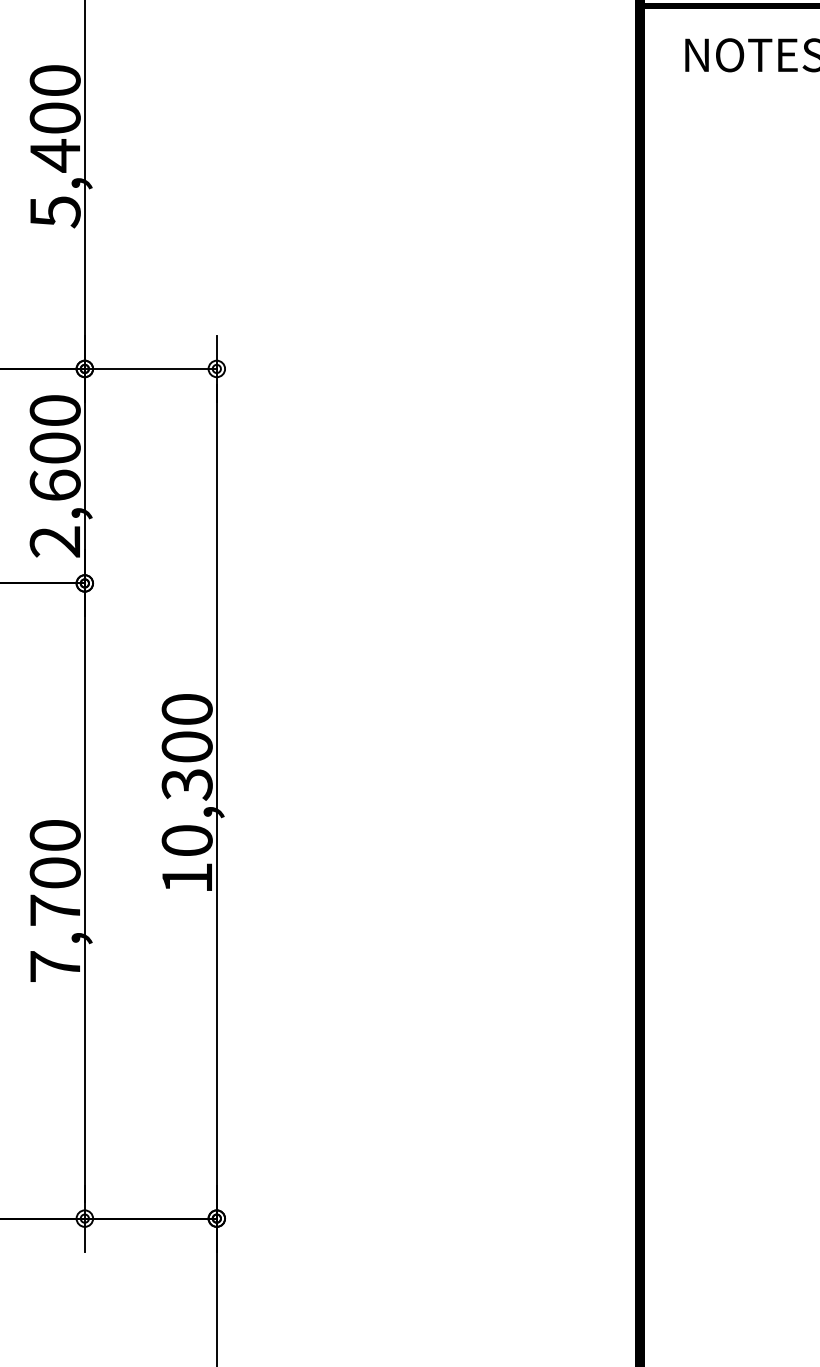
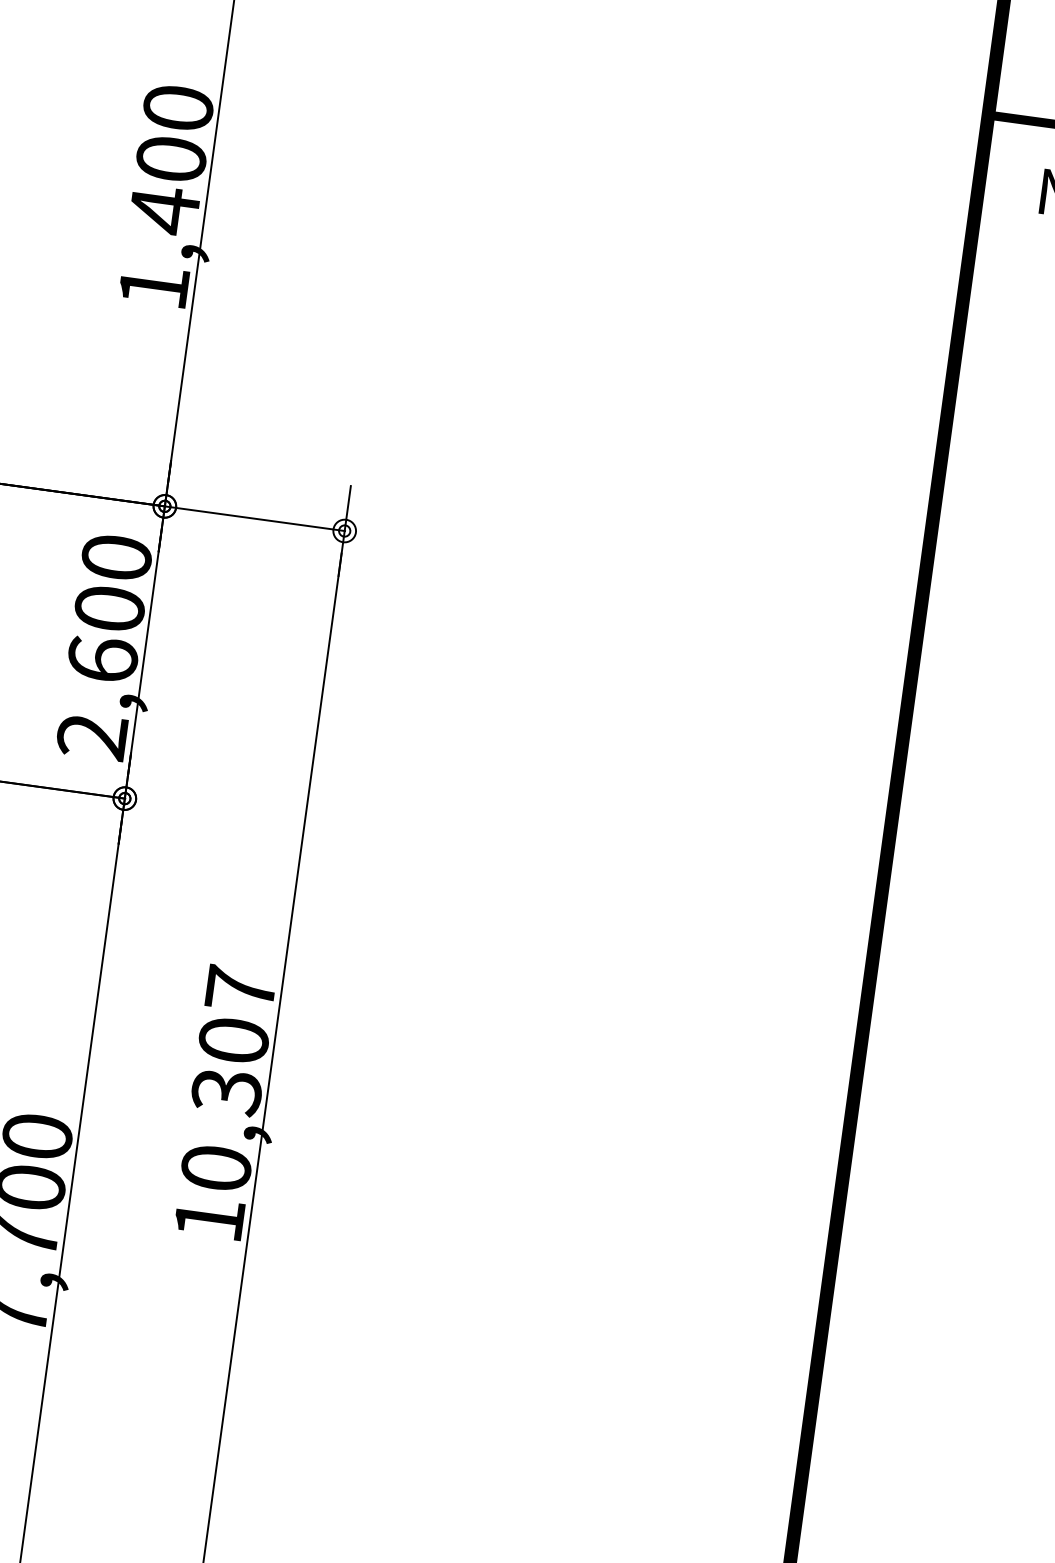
text: (55, 212) -> (154, 287), 5,400 -> 1,400
text: (186, 708) -> (239, 987), 10,300 -> 10,307

